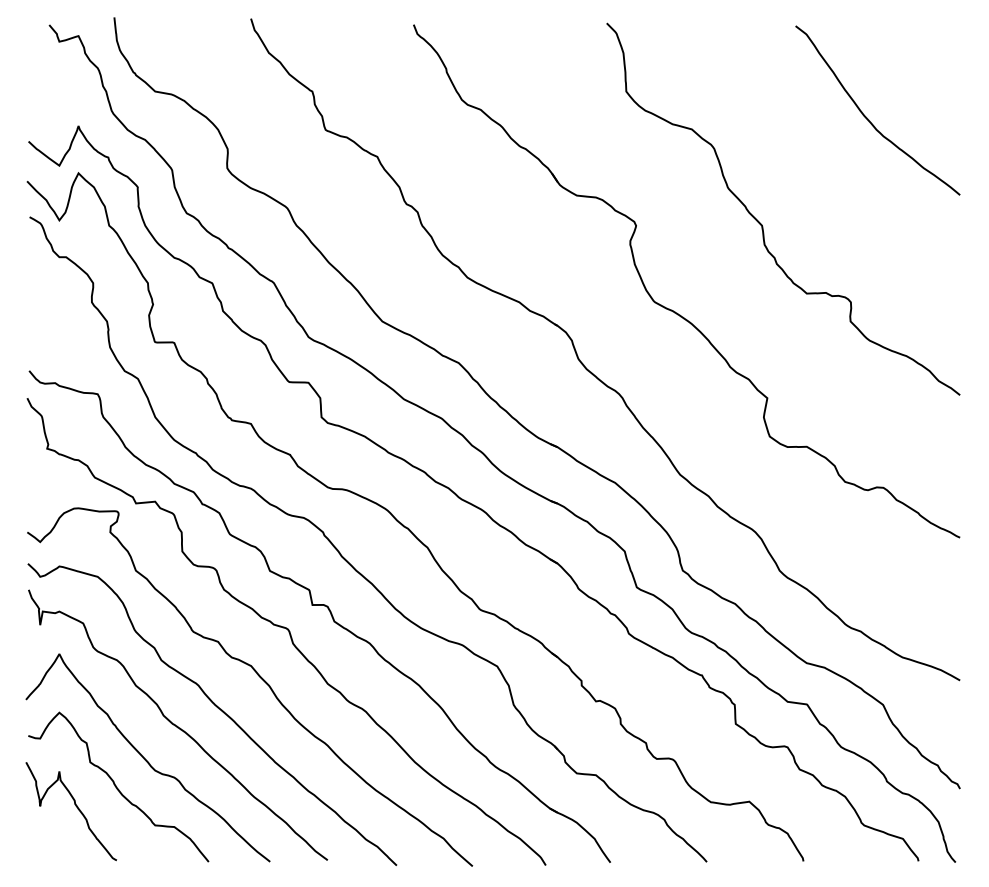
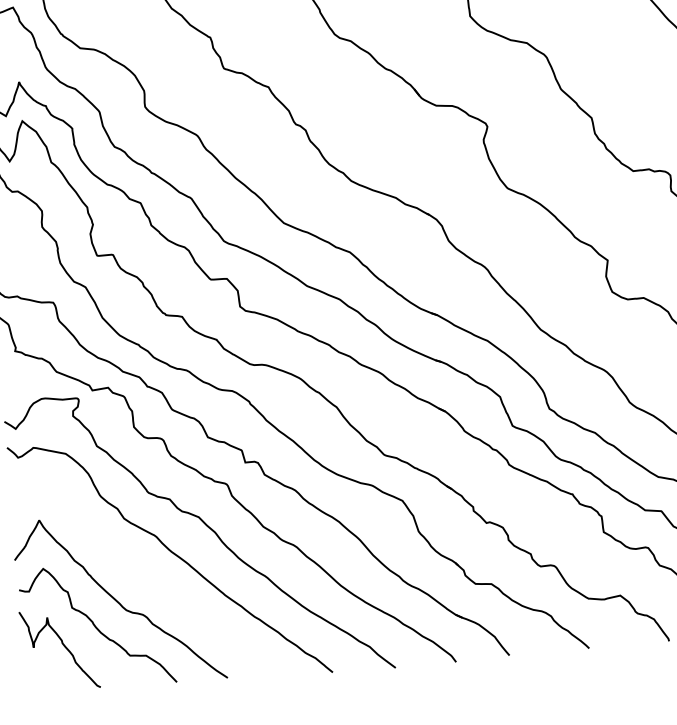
curve: (177, 725) -> (141, 571), removed

